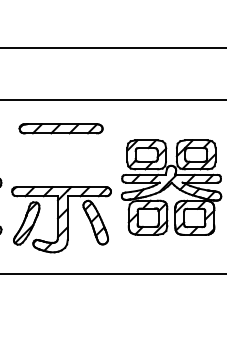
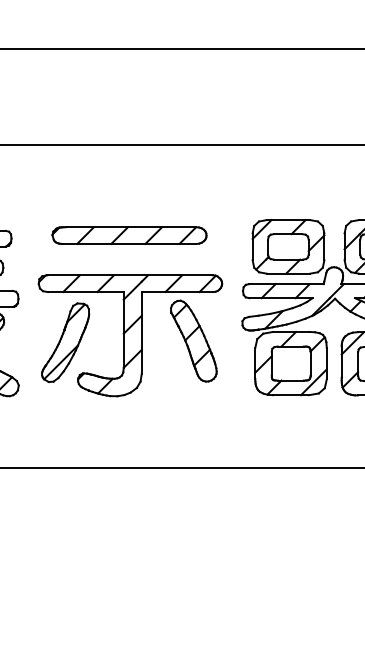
part: (60, 128) -> (128, 234), moved
part: (61, 219) -> (130, 335), moved

